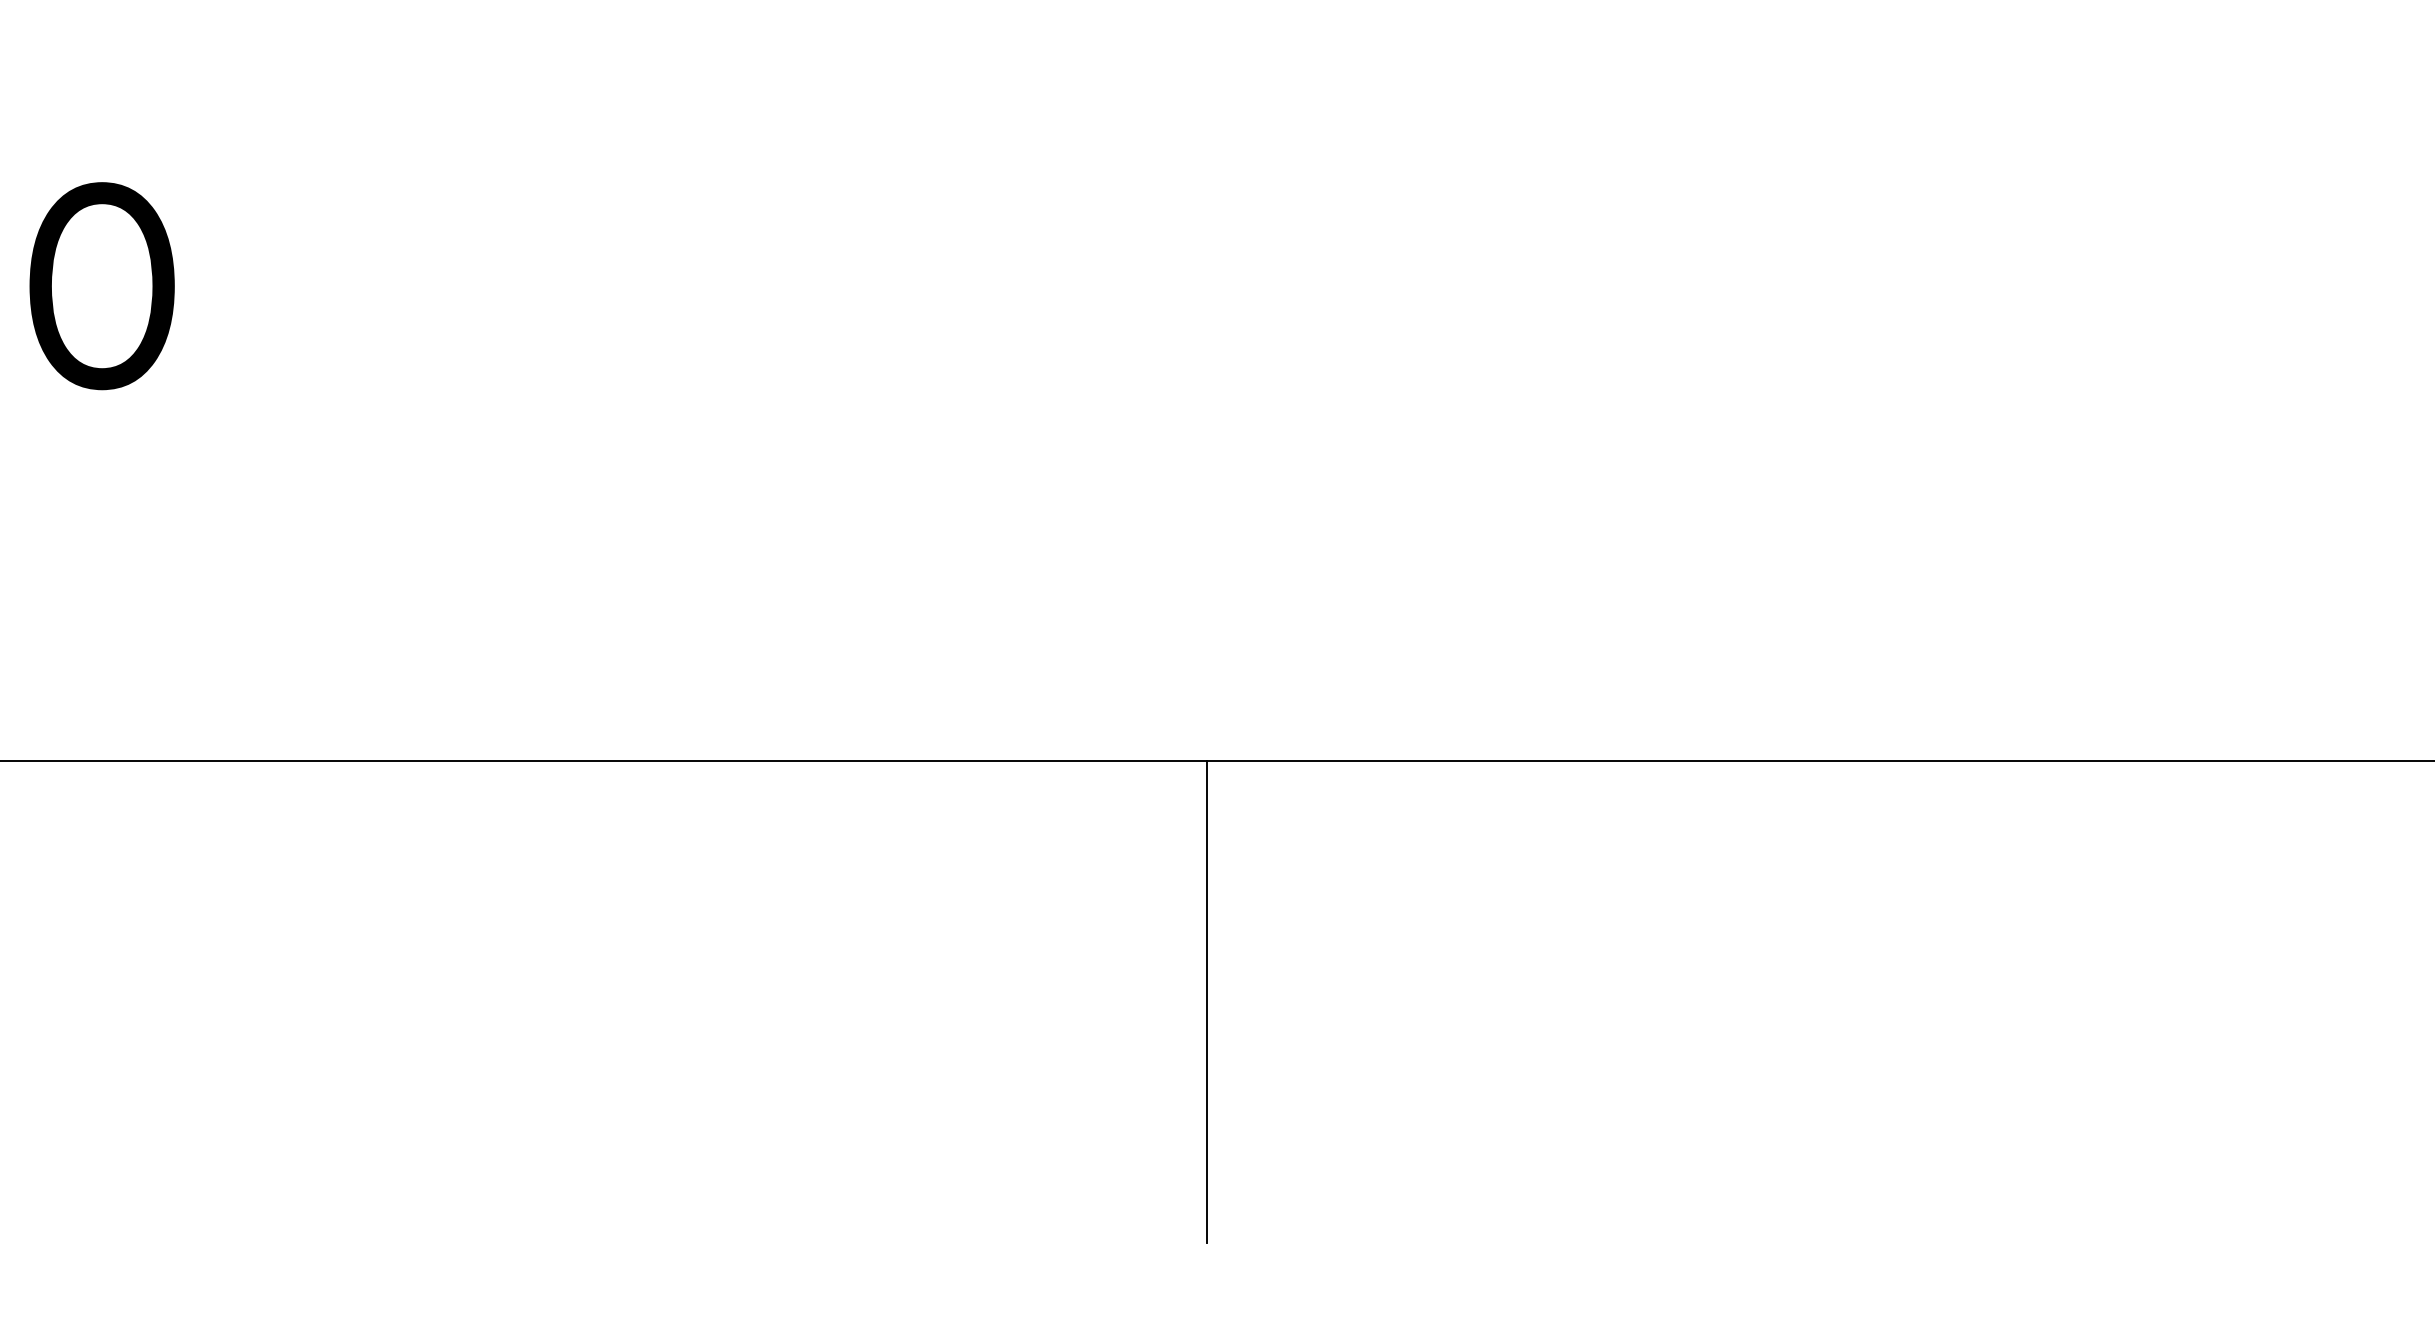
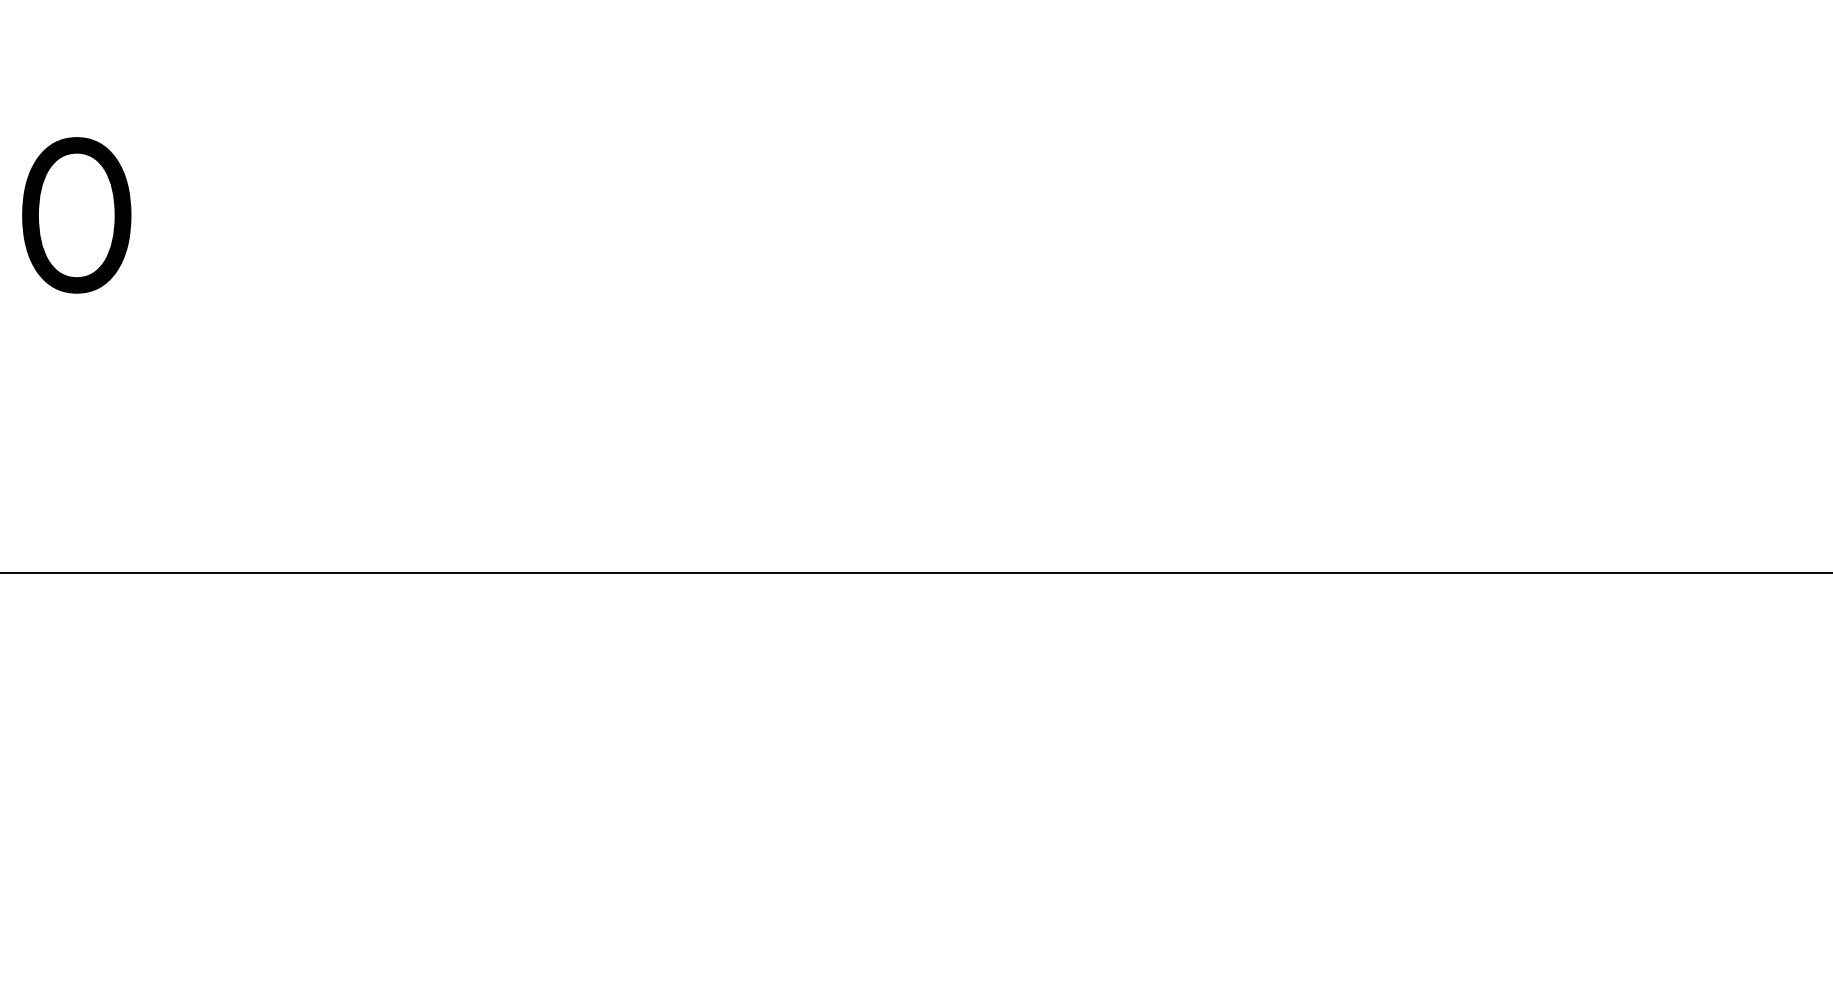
line: (1207, 1001) -> (908, 753), removed

